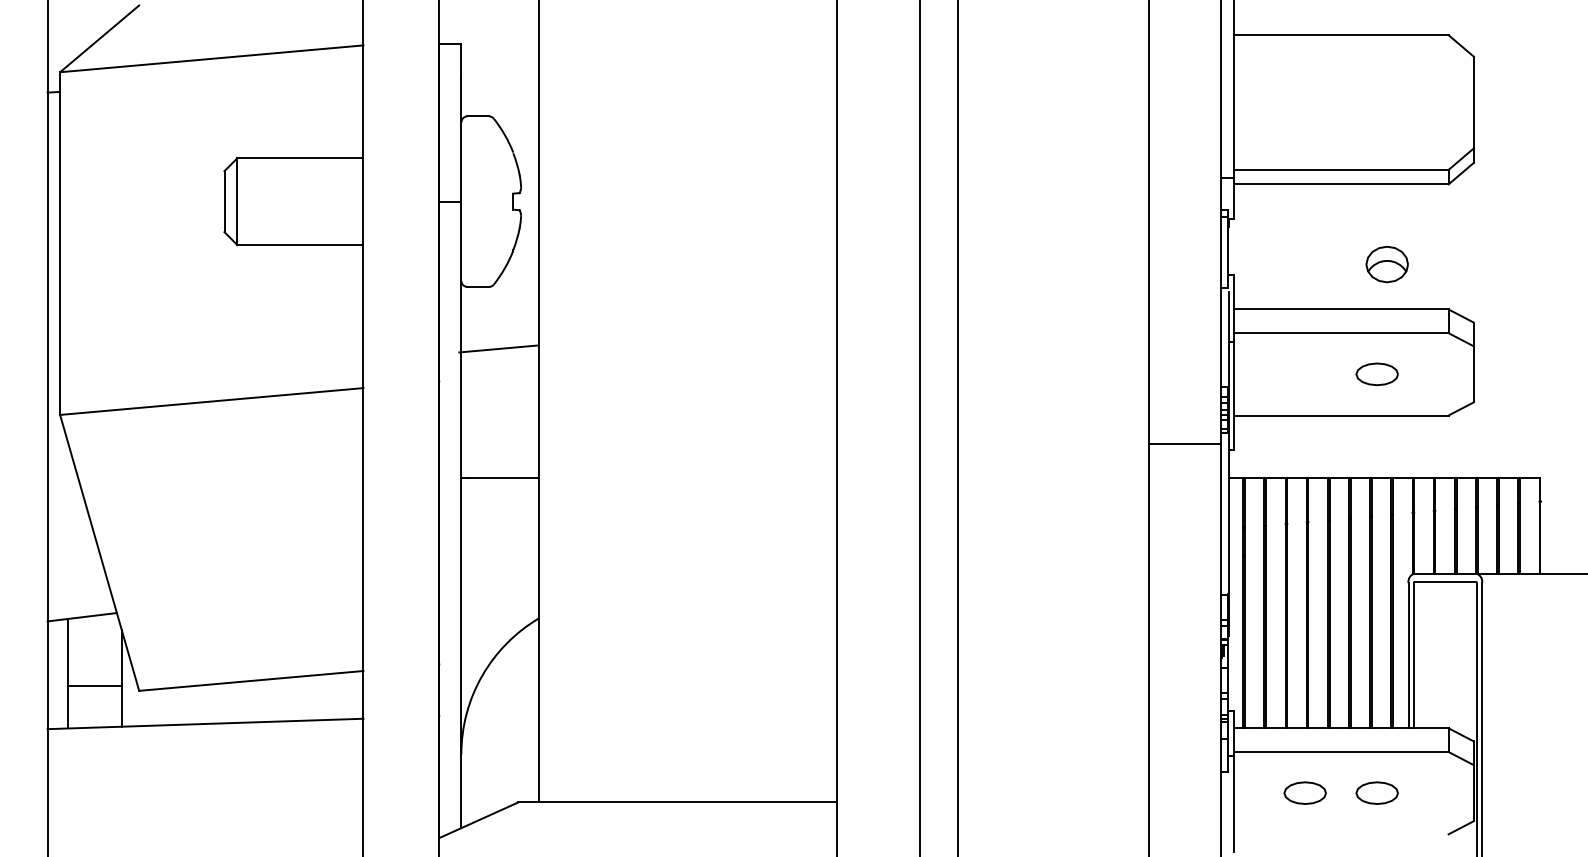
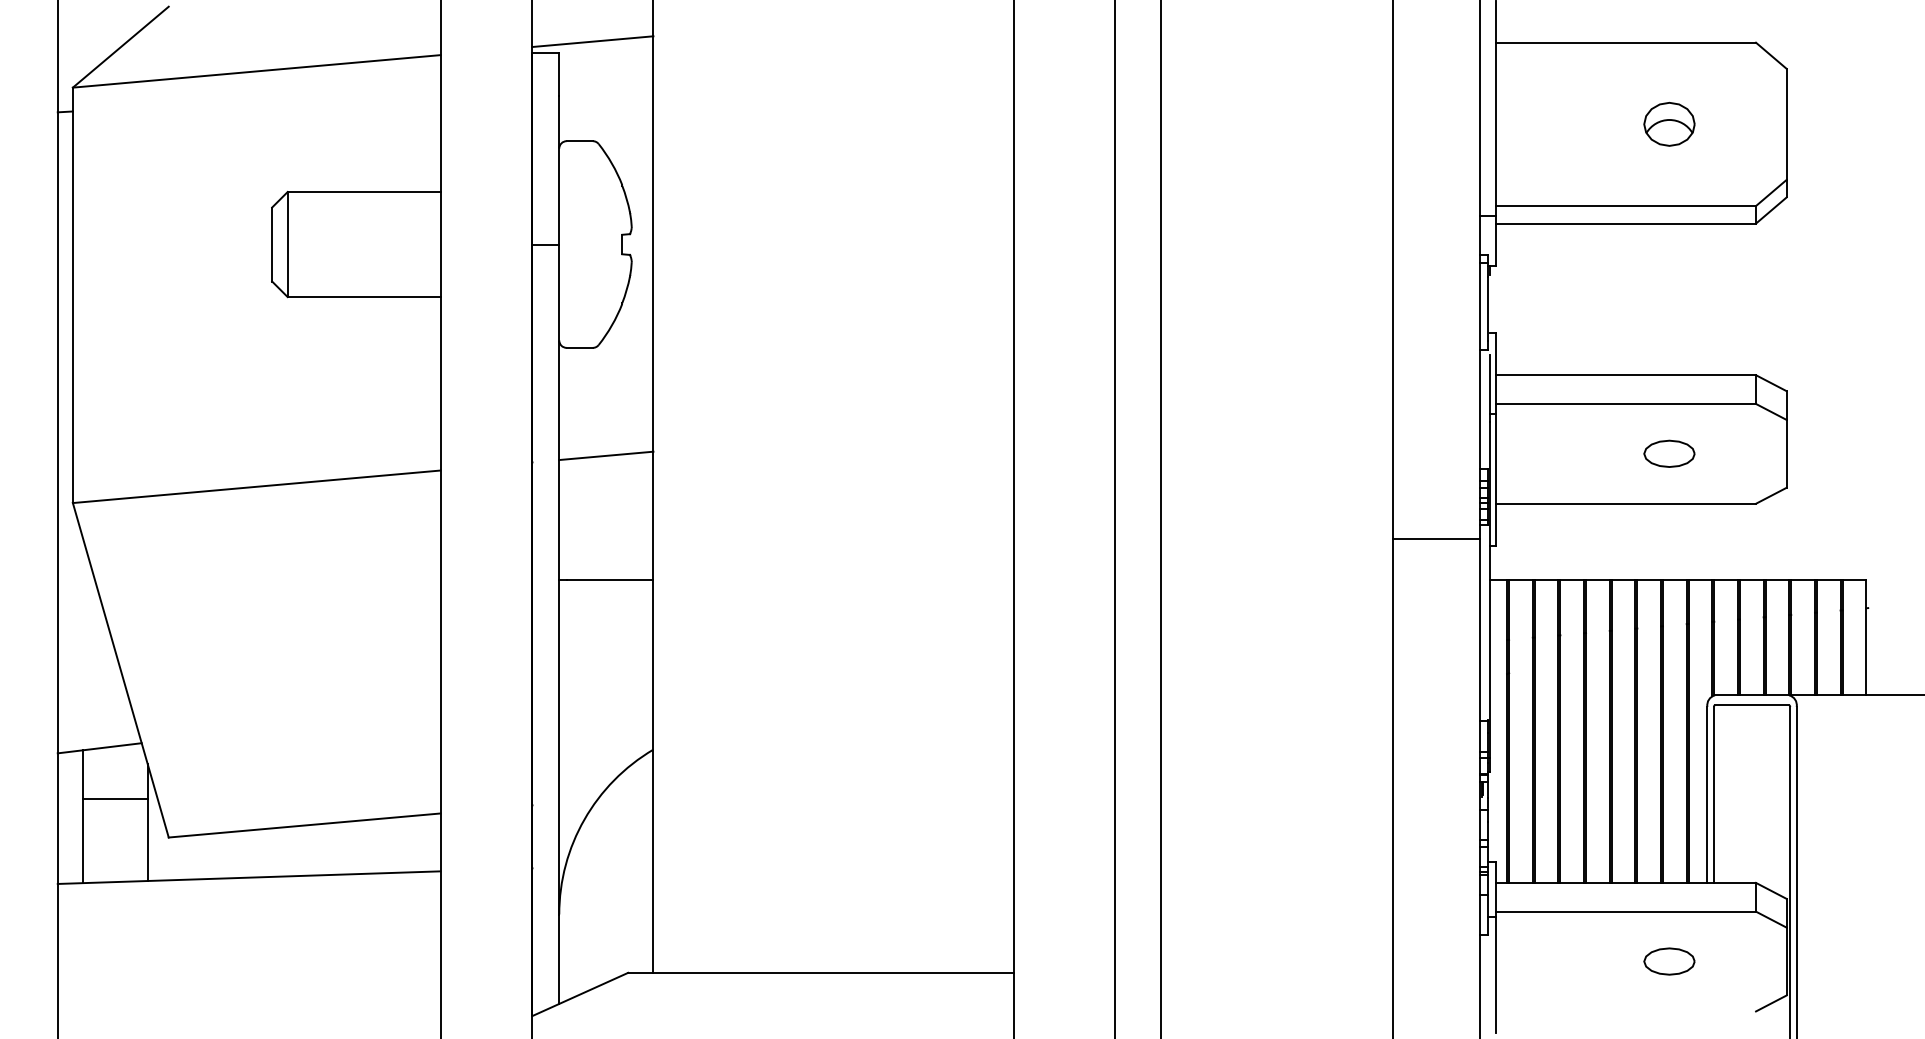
line: (489, 33) -> (593, 40), added
part: (1386, 264) -> (1668, 124), moved
line: (498, 348) -> (606, 455), moved
line: (94, 686) -> (114, 799), moved
part: (1304, 792) -> (1581, 960), removed

